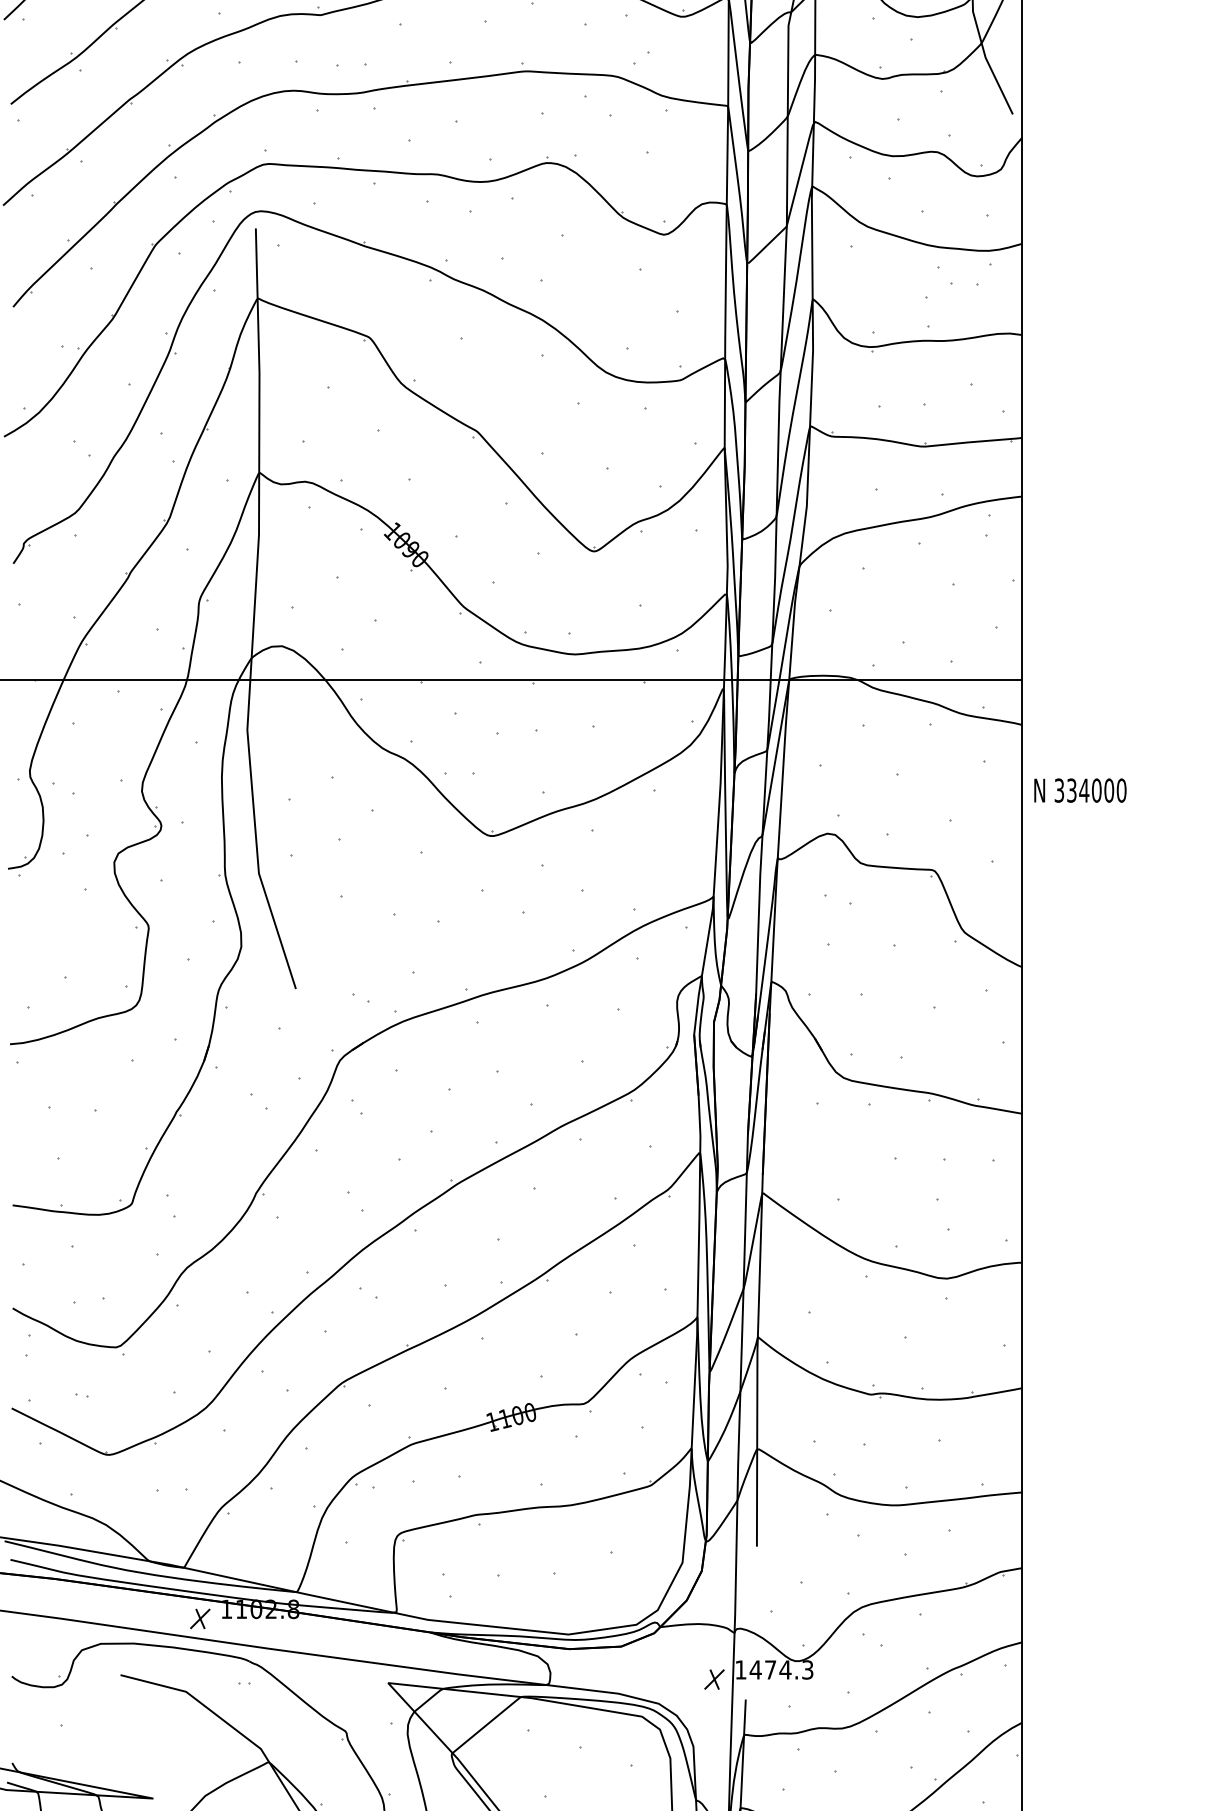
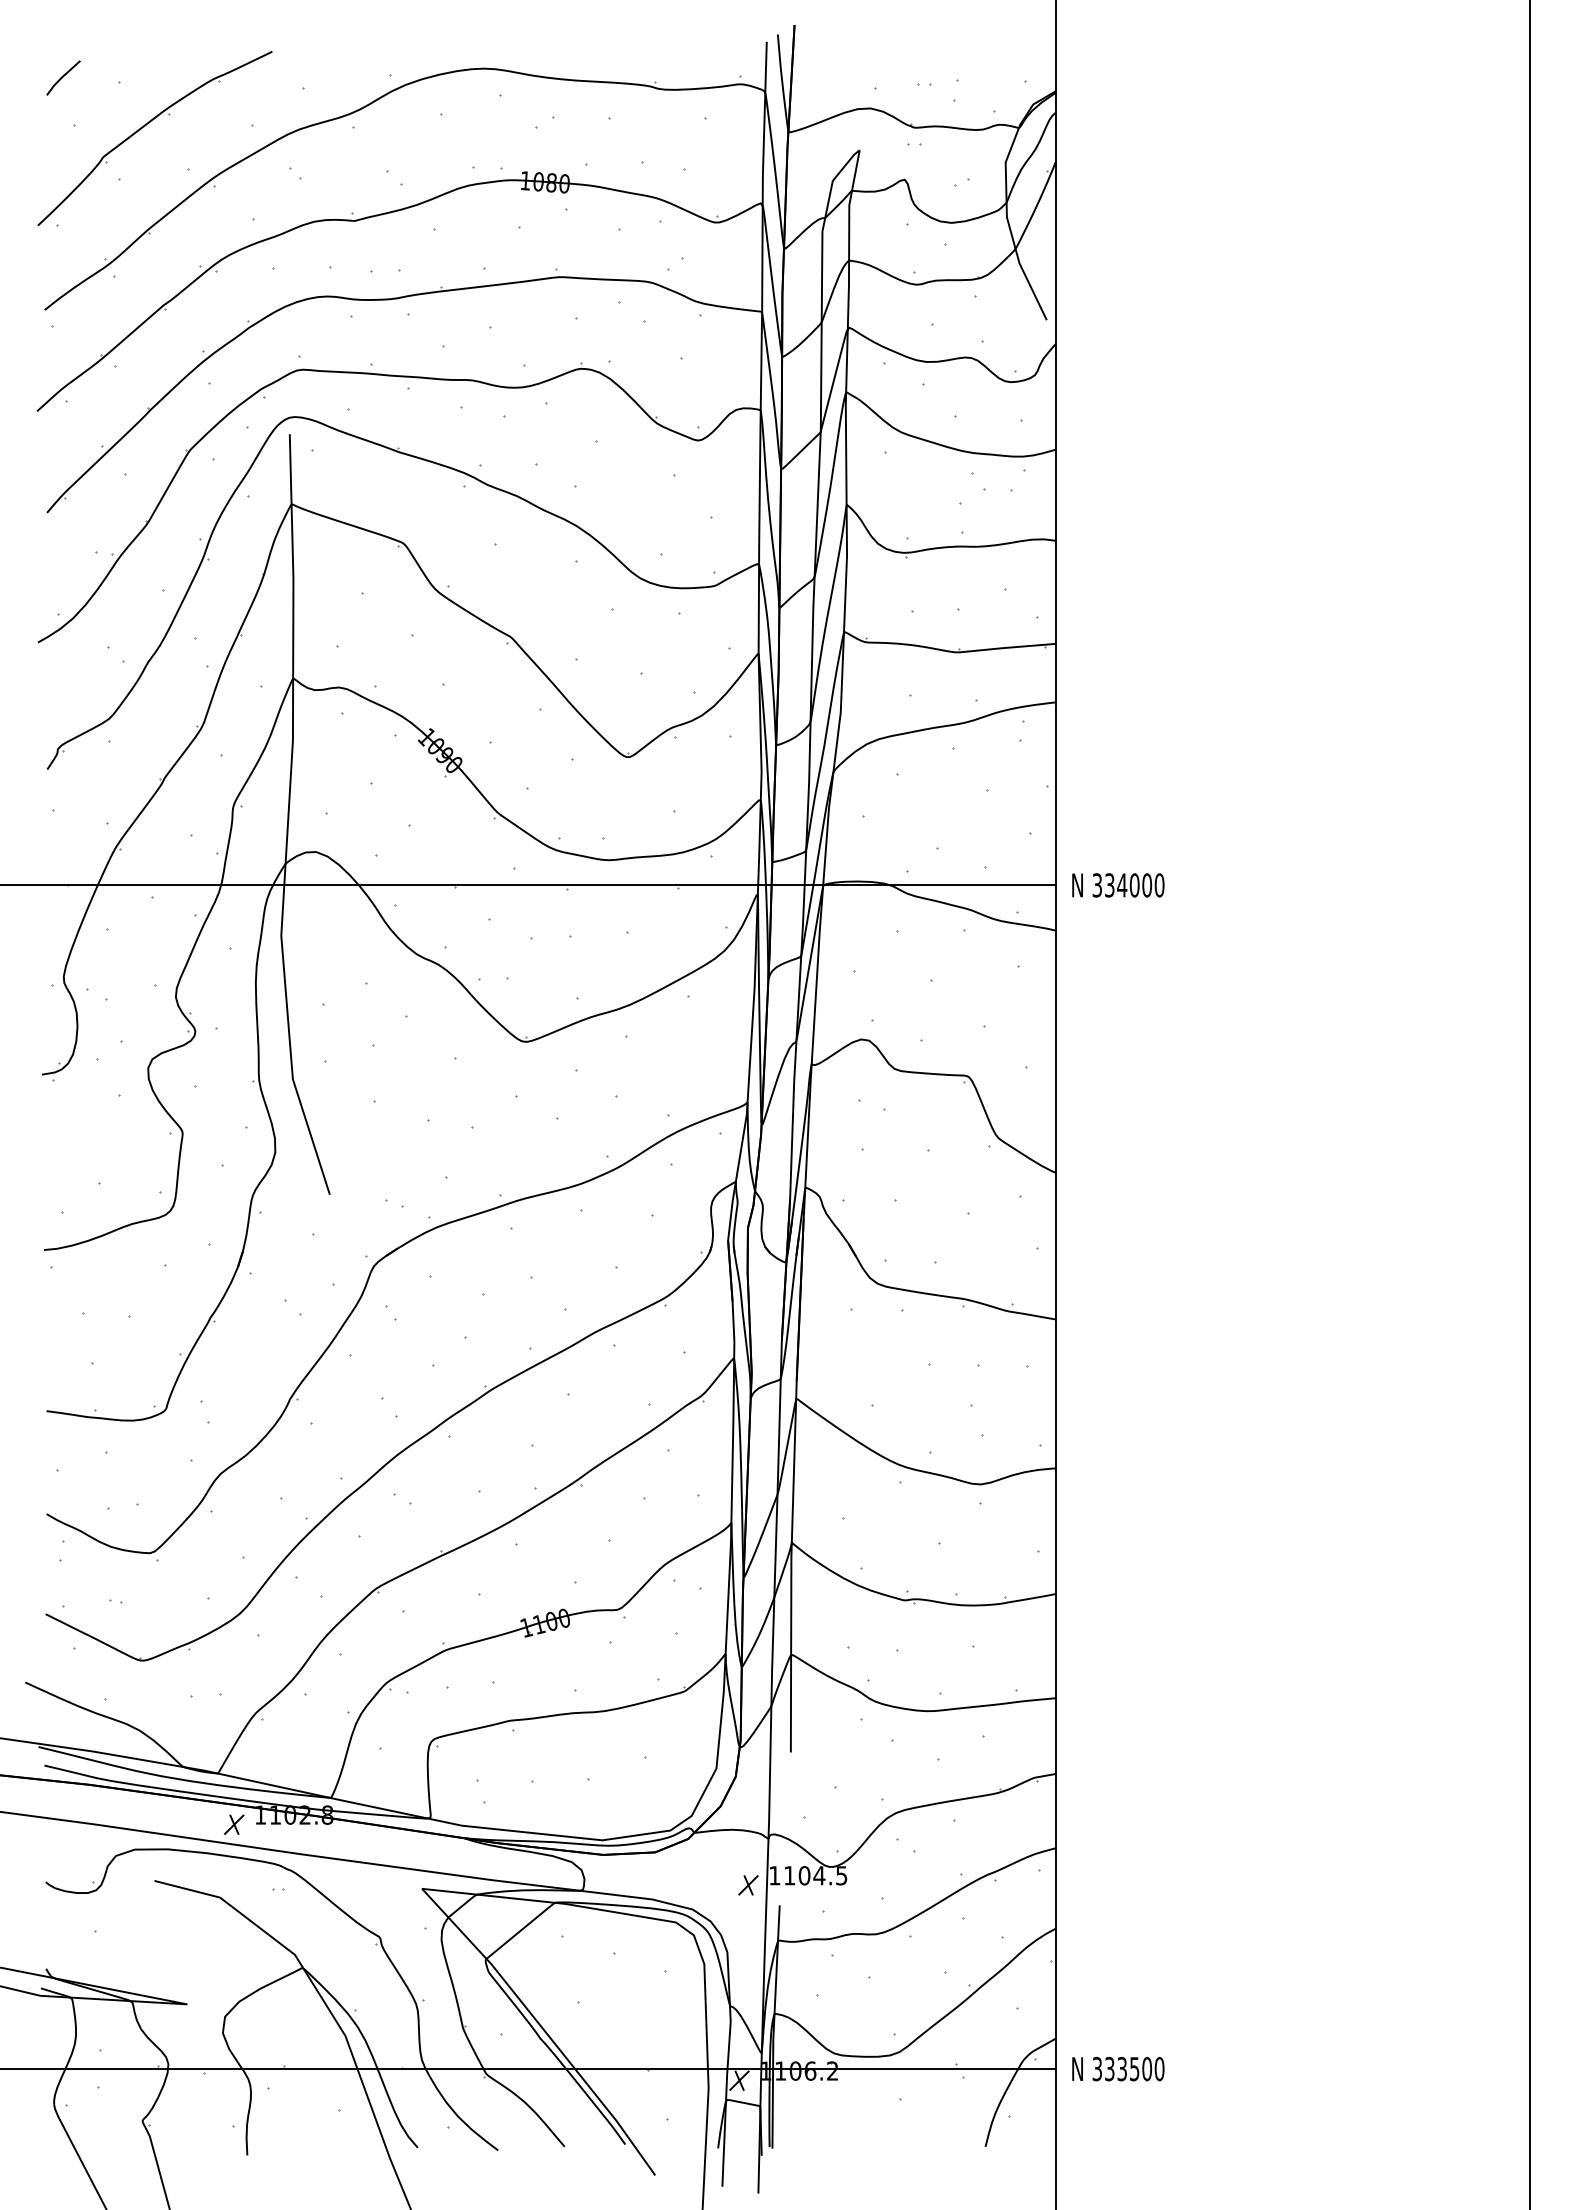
text: (1080, 790) -> (1118, 885), moved
text: (781, 1669) -> (815, 1875), 1474.3 -> 1104.5

